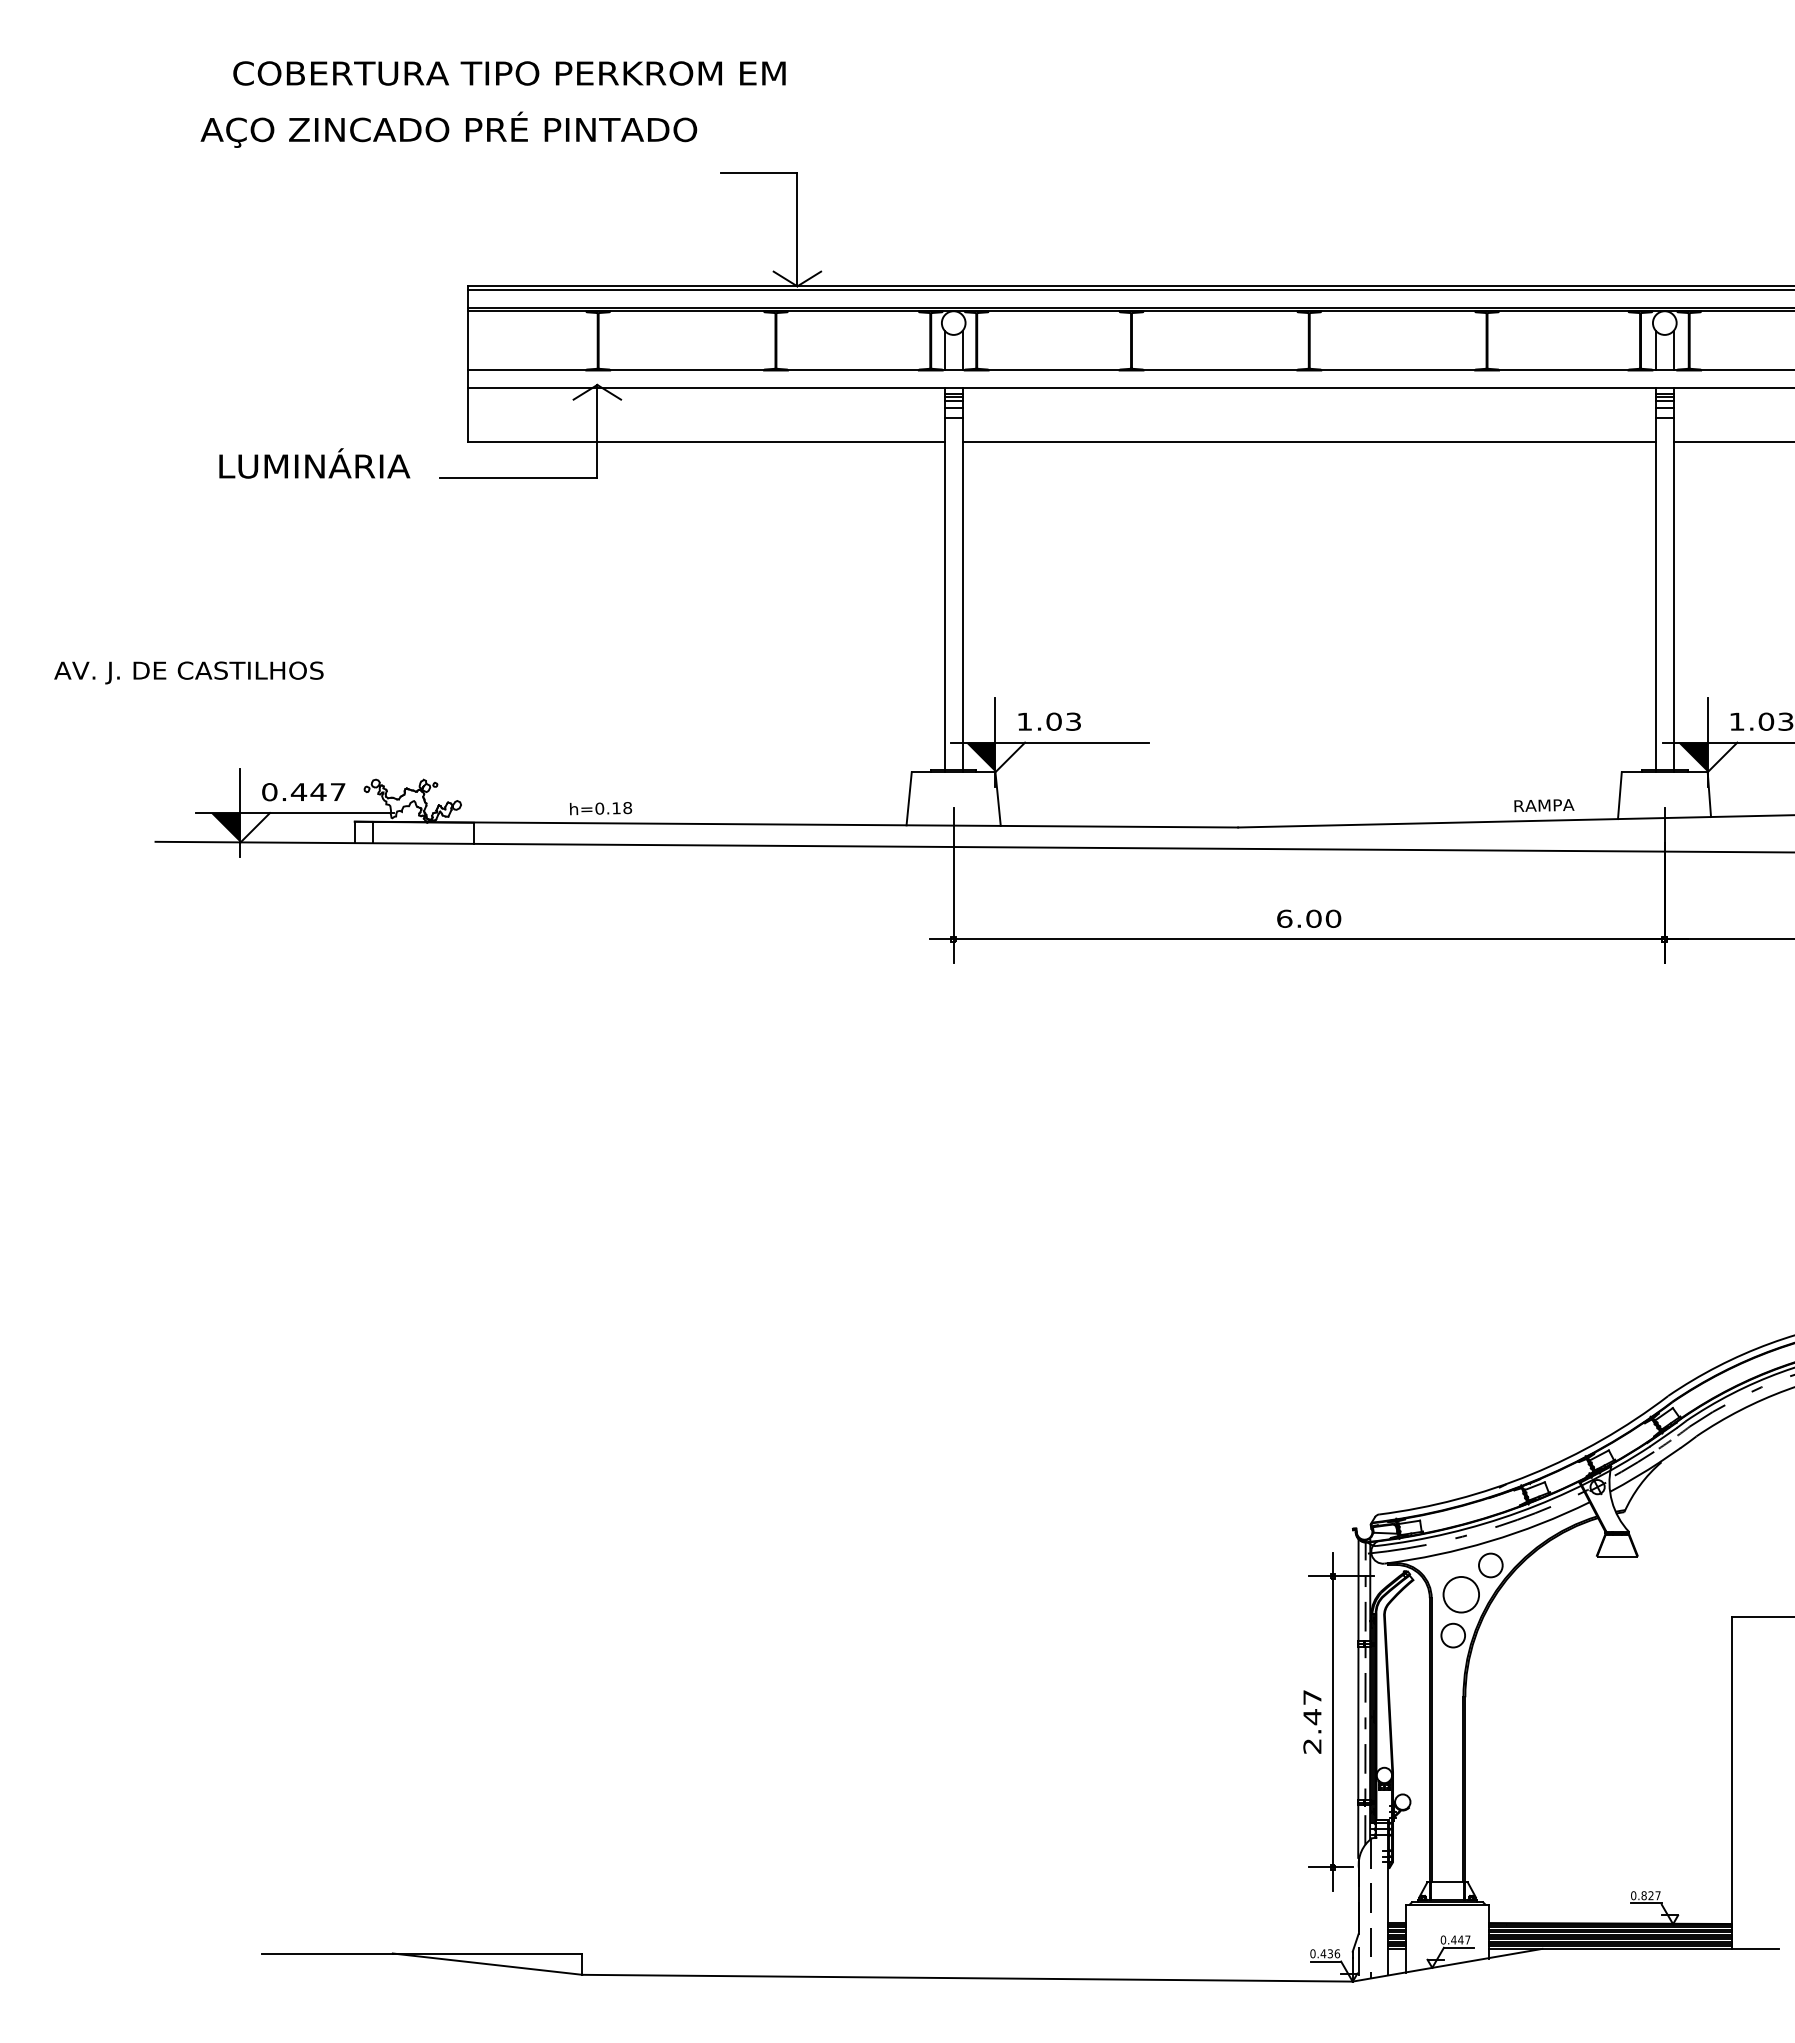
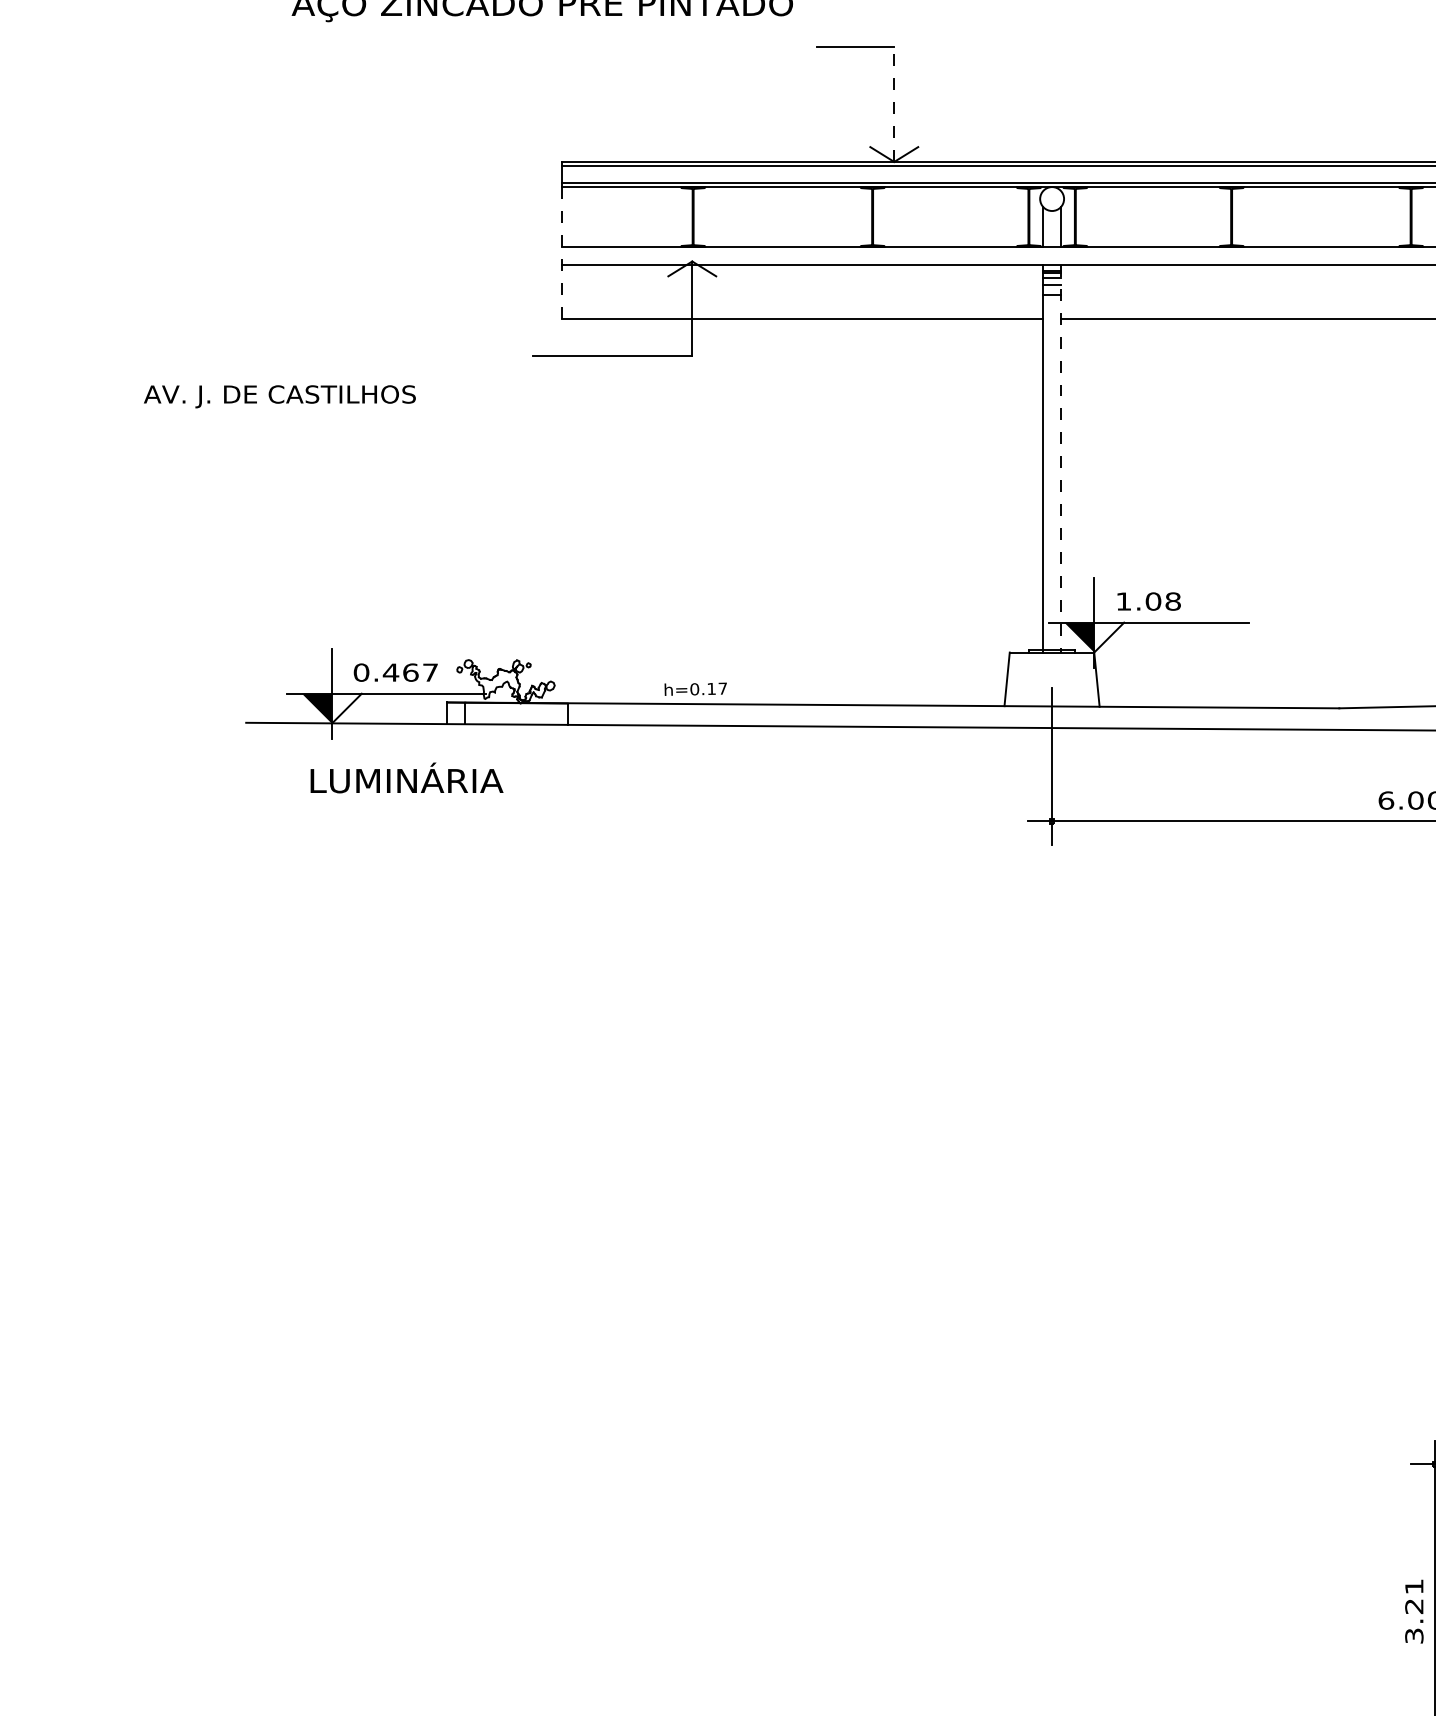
line: (797, 229) -> (894, 104), solid -> dashed
line: (467, 377) -> (561, 253), solid -> dashed
text: (314, 463) -> (406, 778), moved
line: (962, 580) -> (1060, 458), solid -> dashed
text: (188, 672) -> (279, 396), moved
text: (1073, 721) -> (1173, 601), 1.03 -> 1.08
text: (318, 792) -> (410, 673), 0.447 -> 0.467
text: (627, 808) -> (722, 689), h=0.18 -> h=0.17
text: (1312, 1721) -> (1414, 1611), 2.47 -> 3.21

